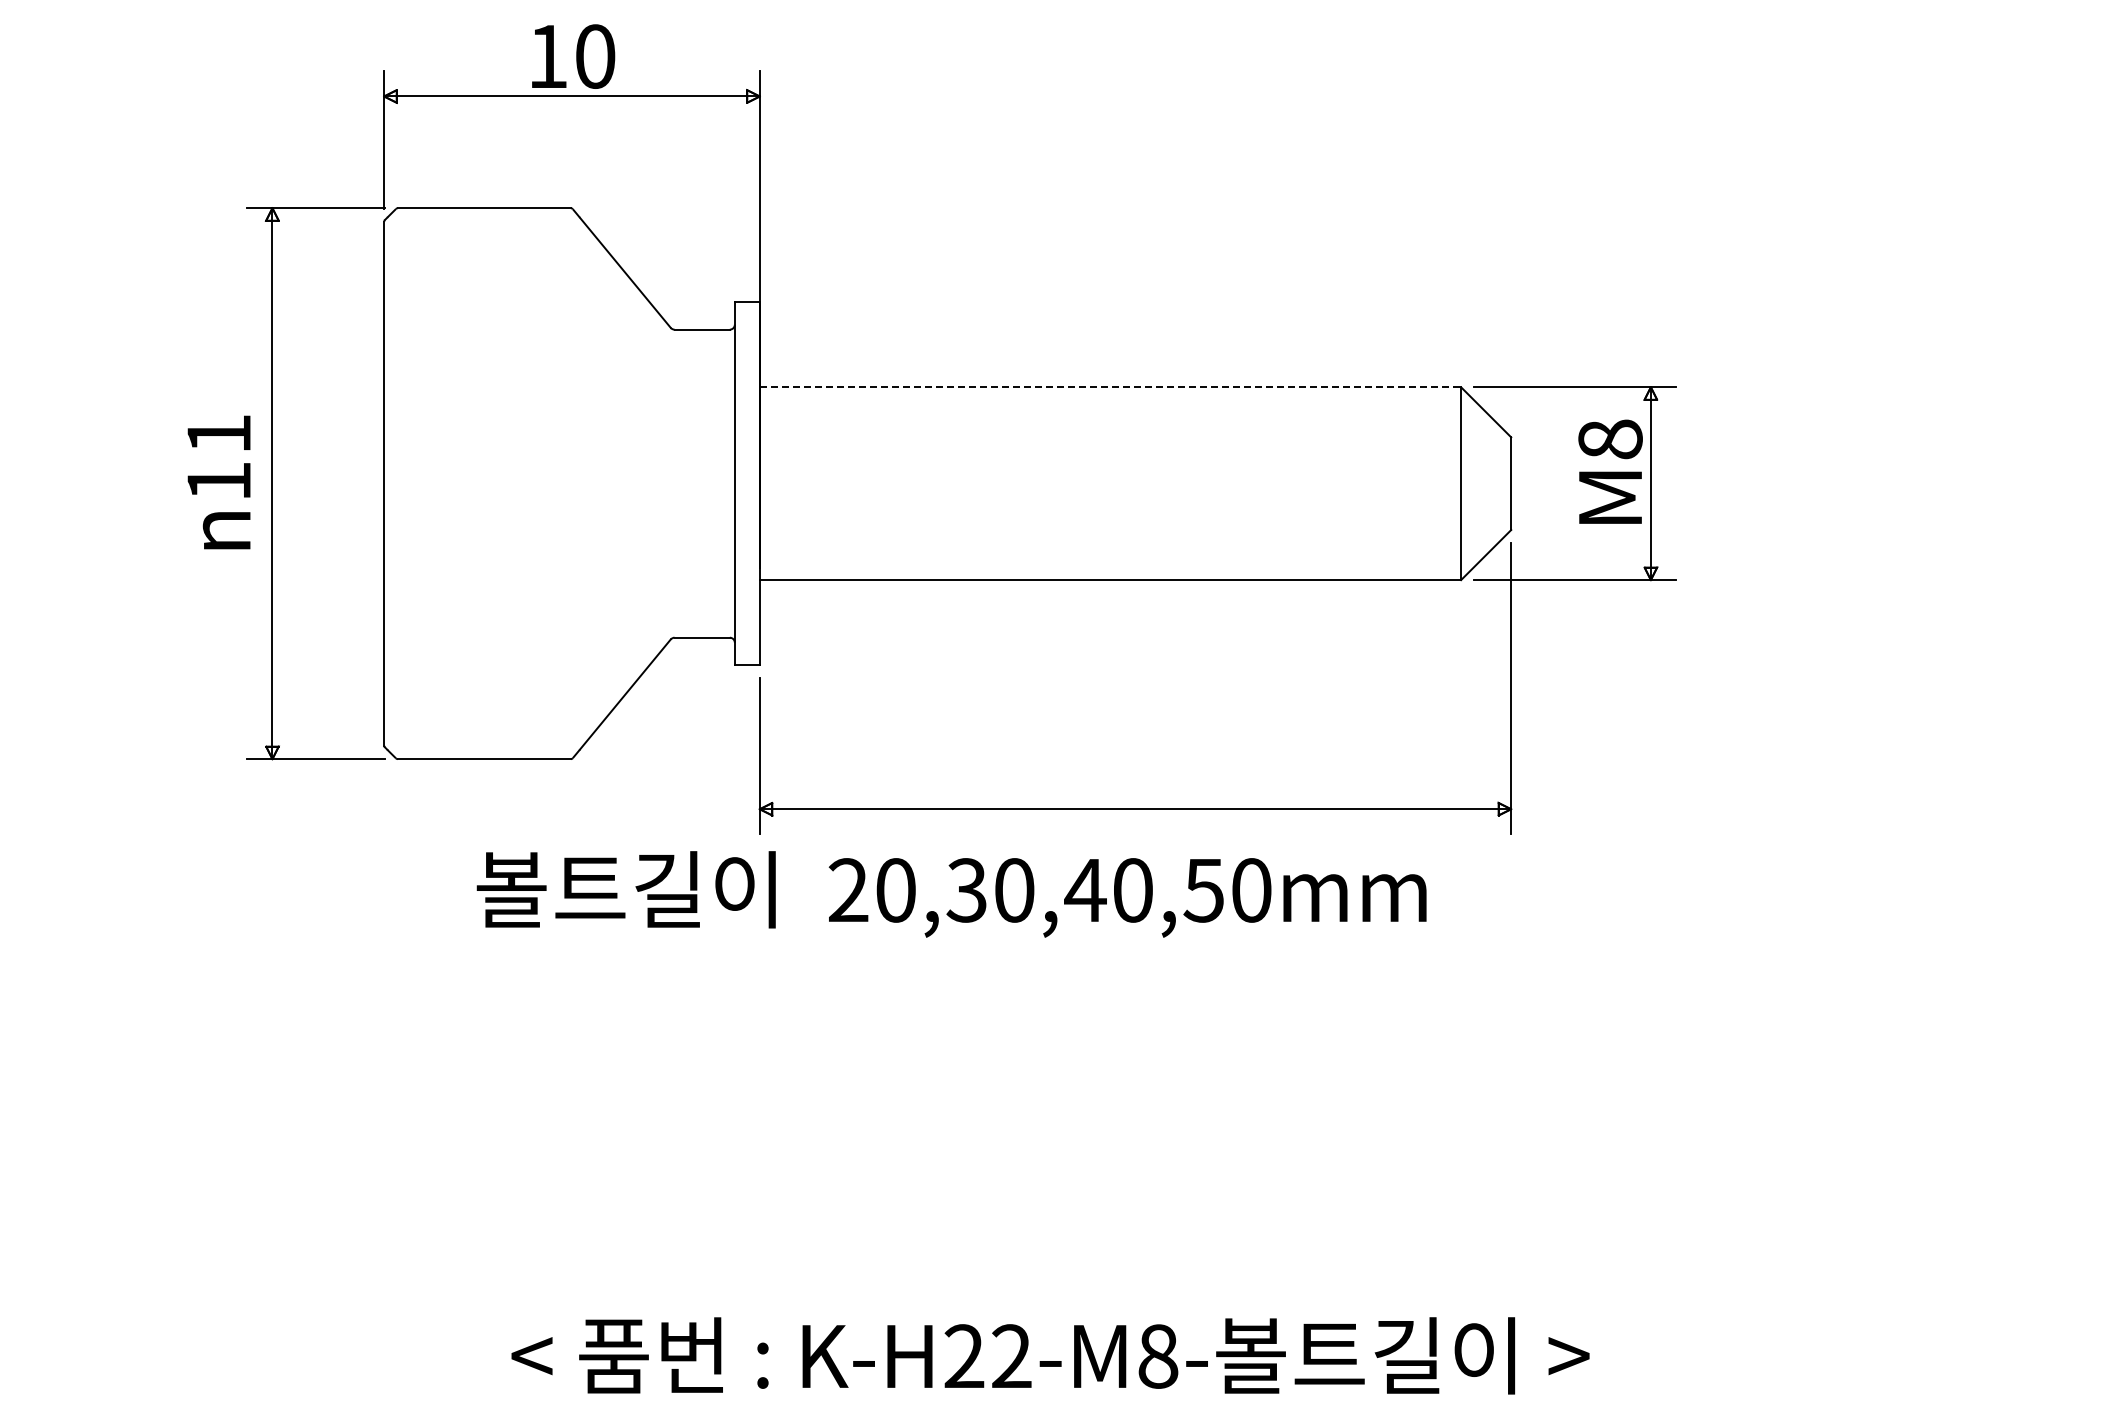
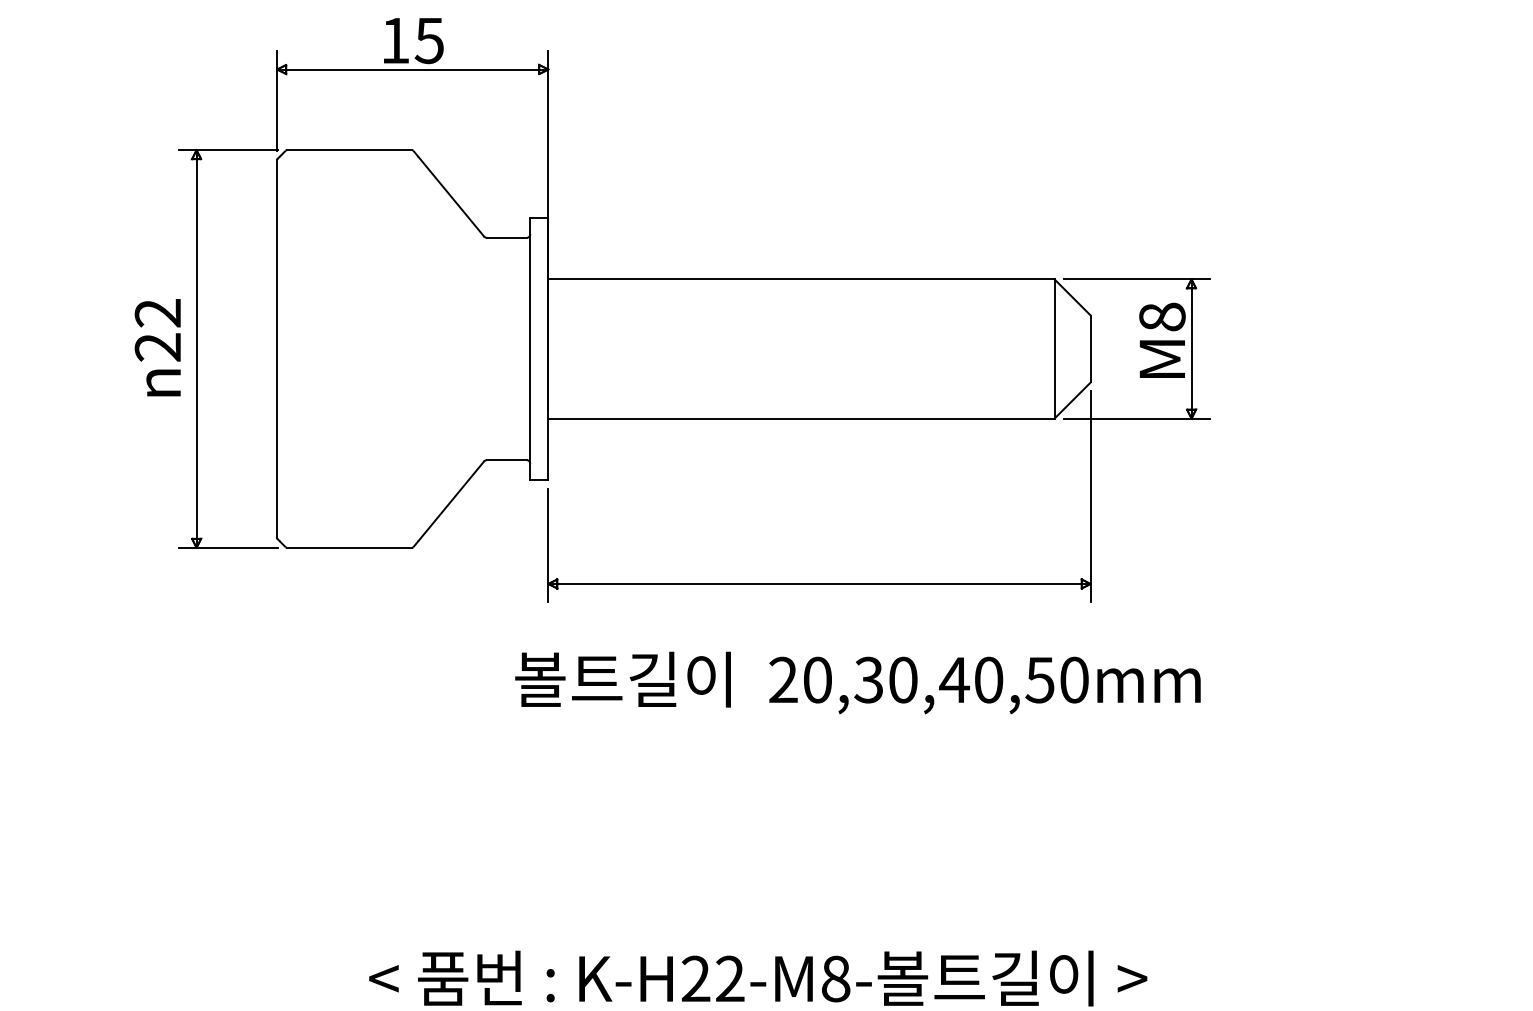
text: (594, 56) -> (429, 40), 10 -> 15
line: (1110, 387) -> (801, 279), dashed -> solid
text: (218, 457) -> (157, 330), 11 -> 22
text: (951, 894) -> (857, 683), moved

